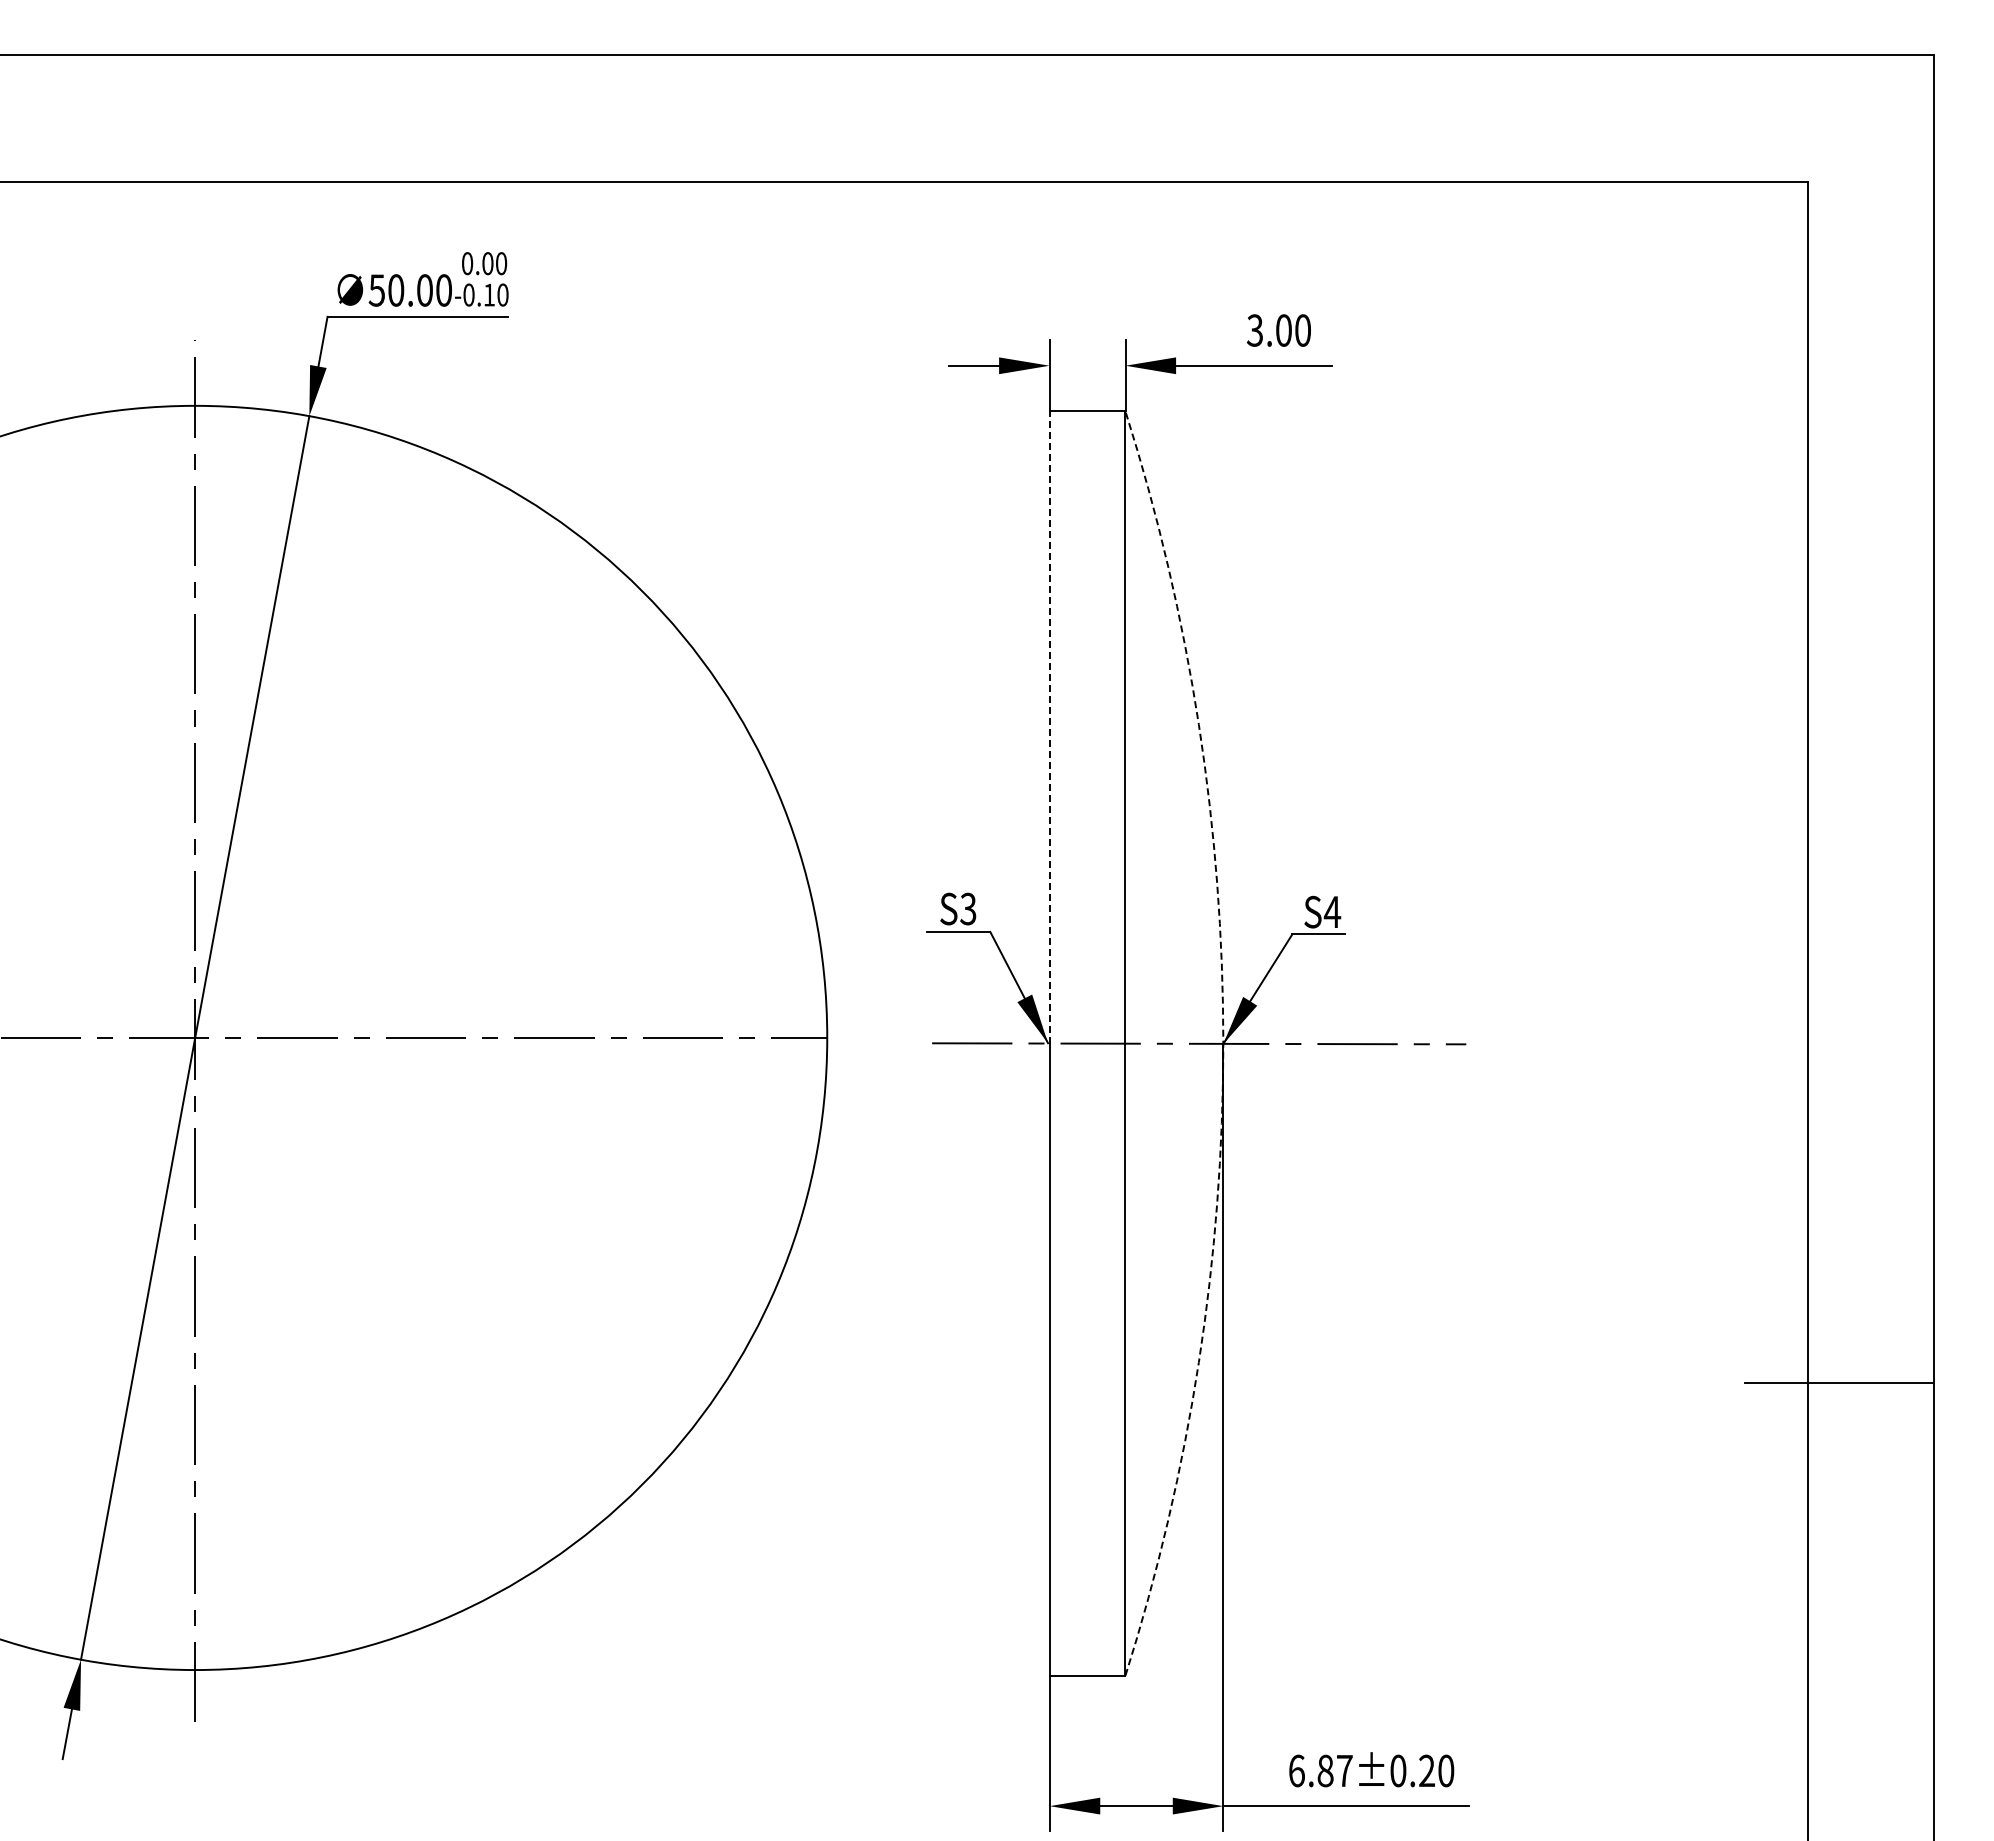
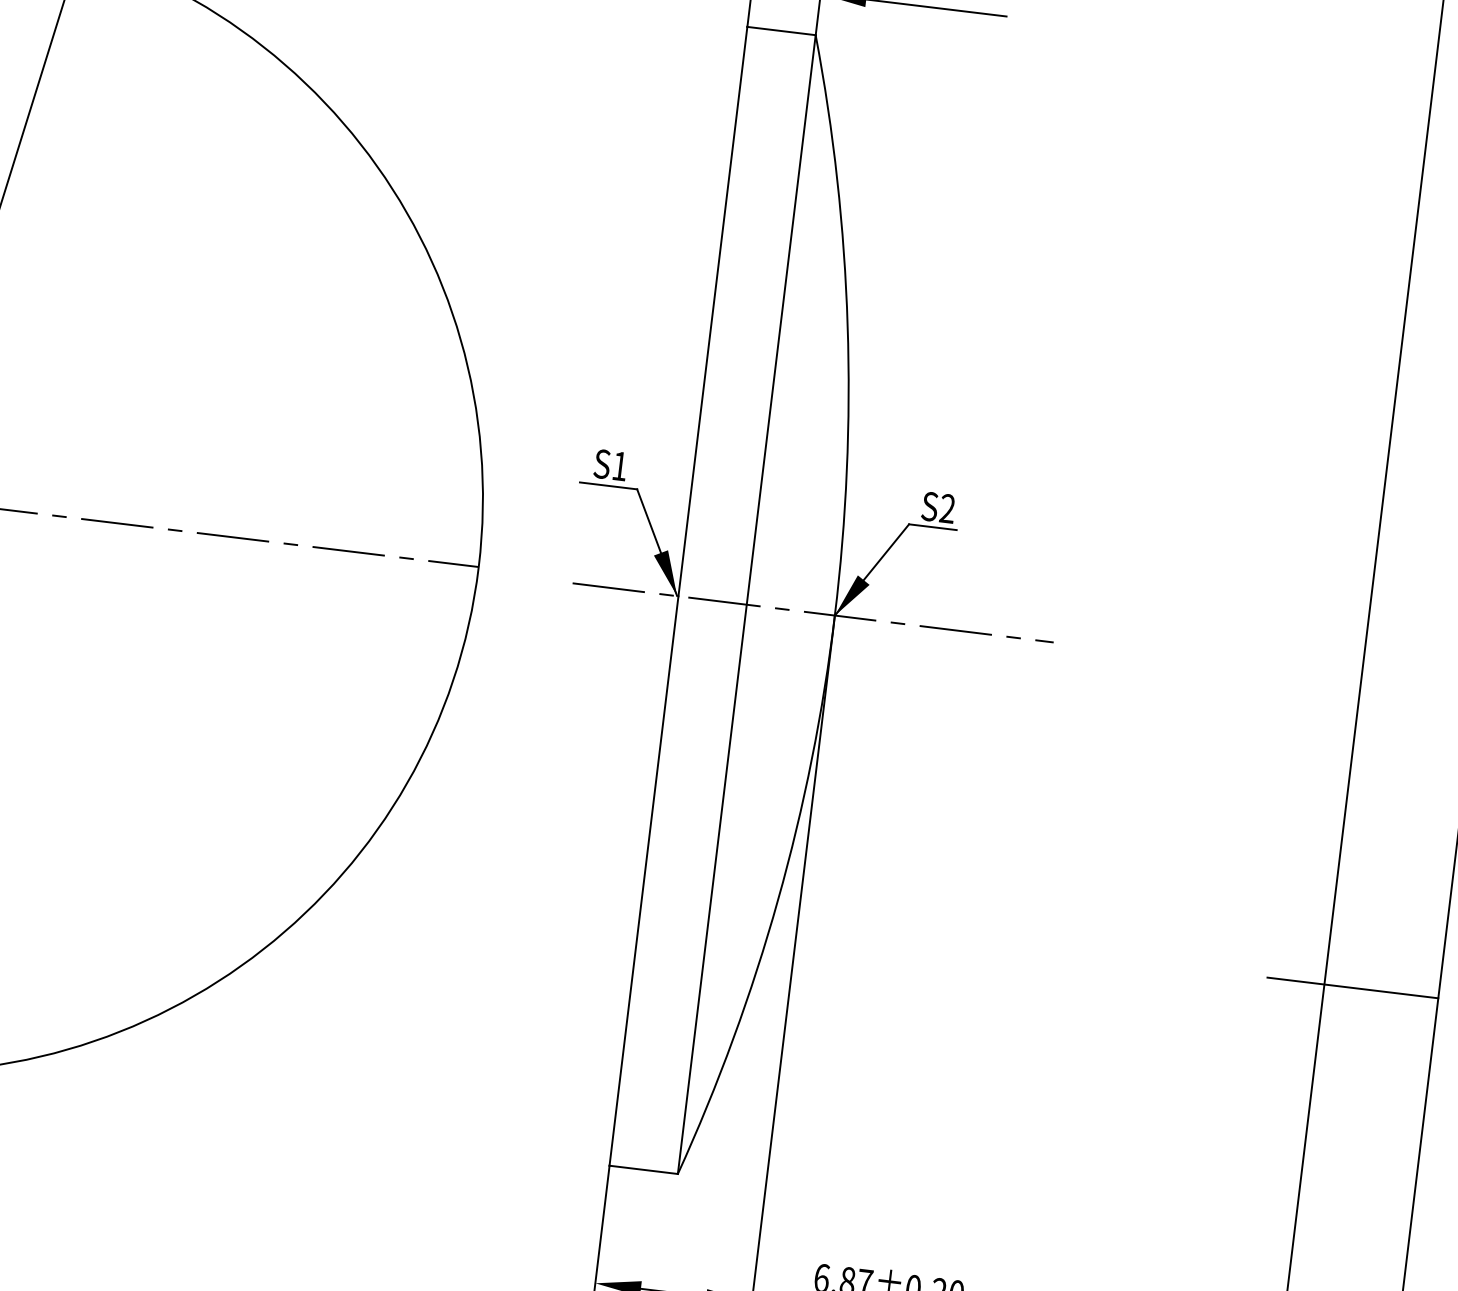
line: (1049, 727) -> (712, 311), dashed -> solid
text: (968, 908) -> (620, 465), S3 -> S1
text: (1332, 911) -> (947, 508), S4 -> S2
arc: (1223, 1043) -> (835, 615), dashed -> solid

